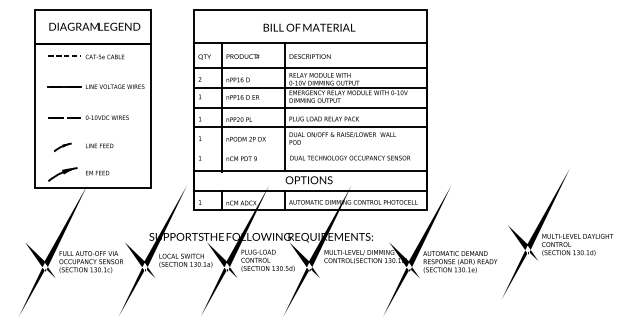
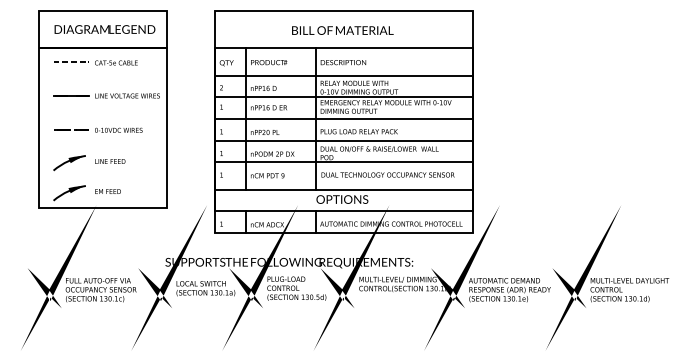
line: (311, 146) -> (344, 162), added
part: (62, 147) -> (69, 163), size x1.67
text: (557, 233) -> (607, 277), moved

